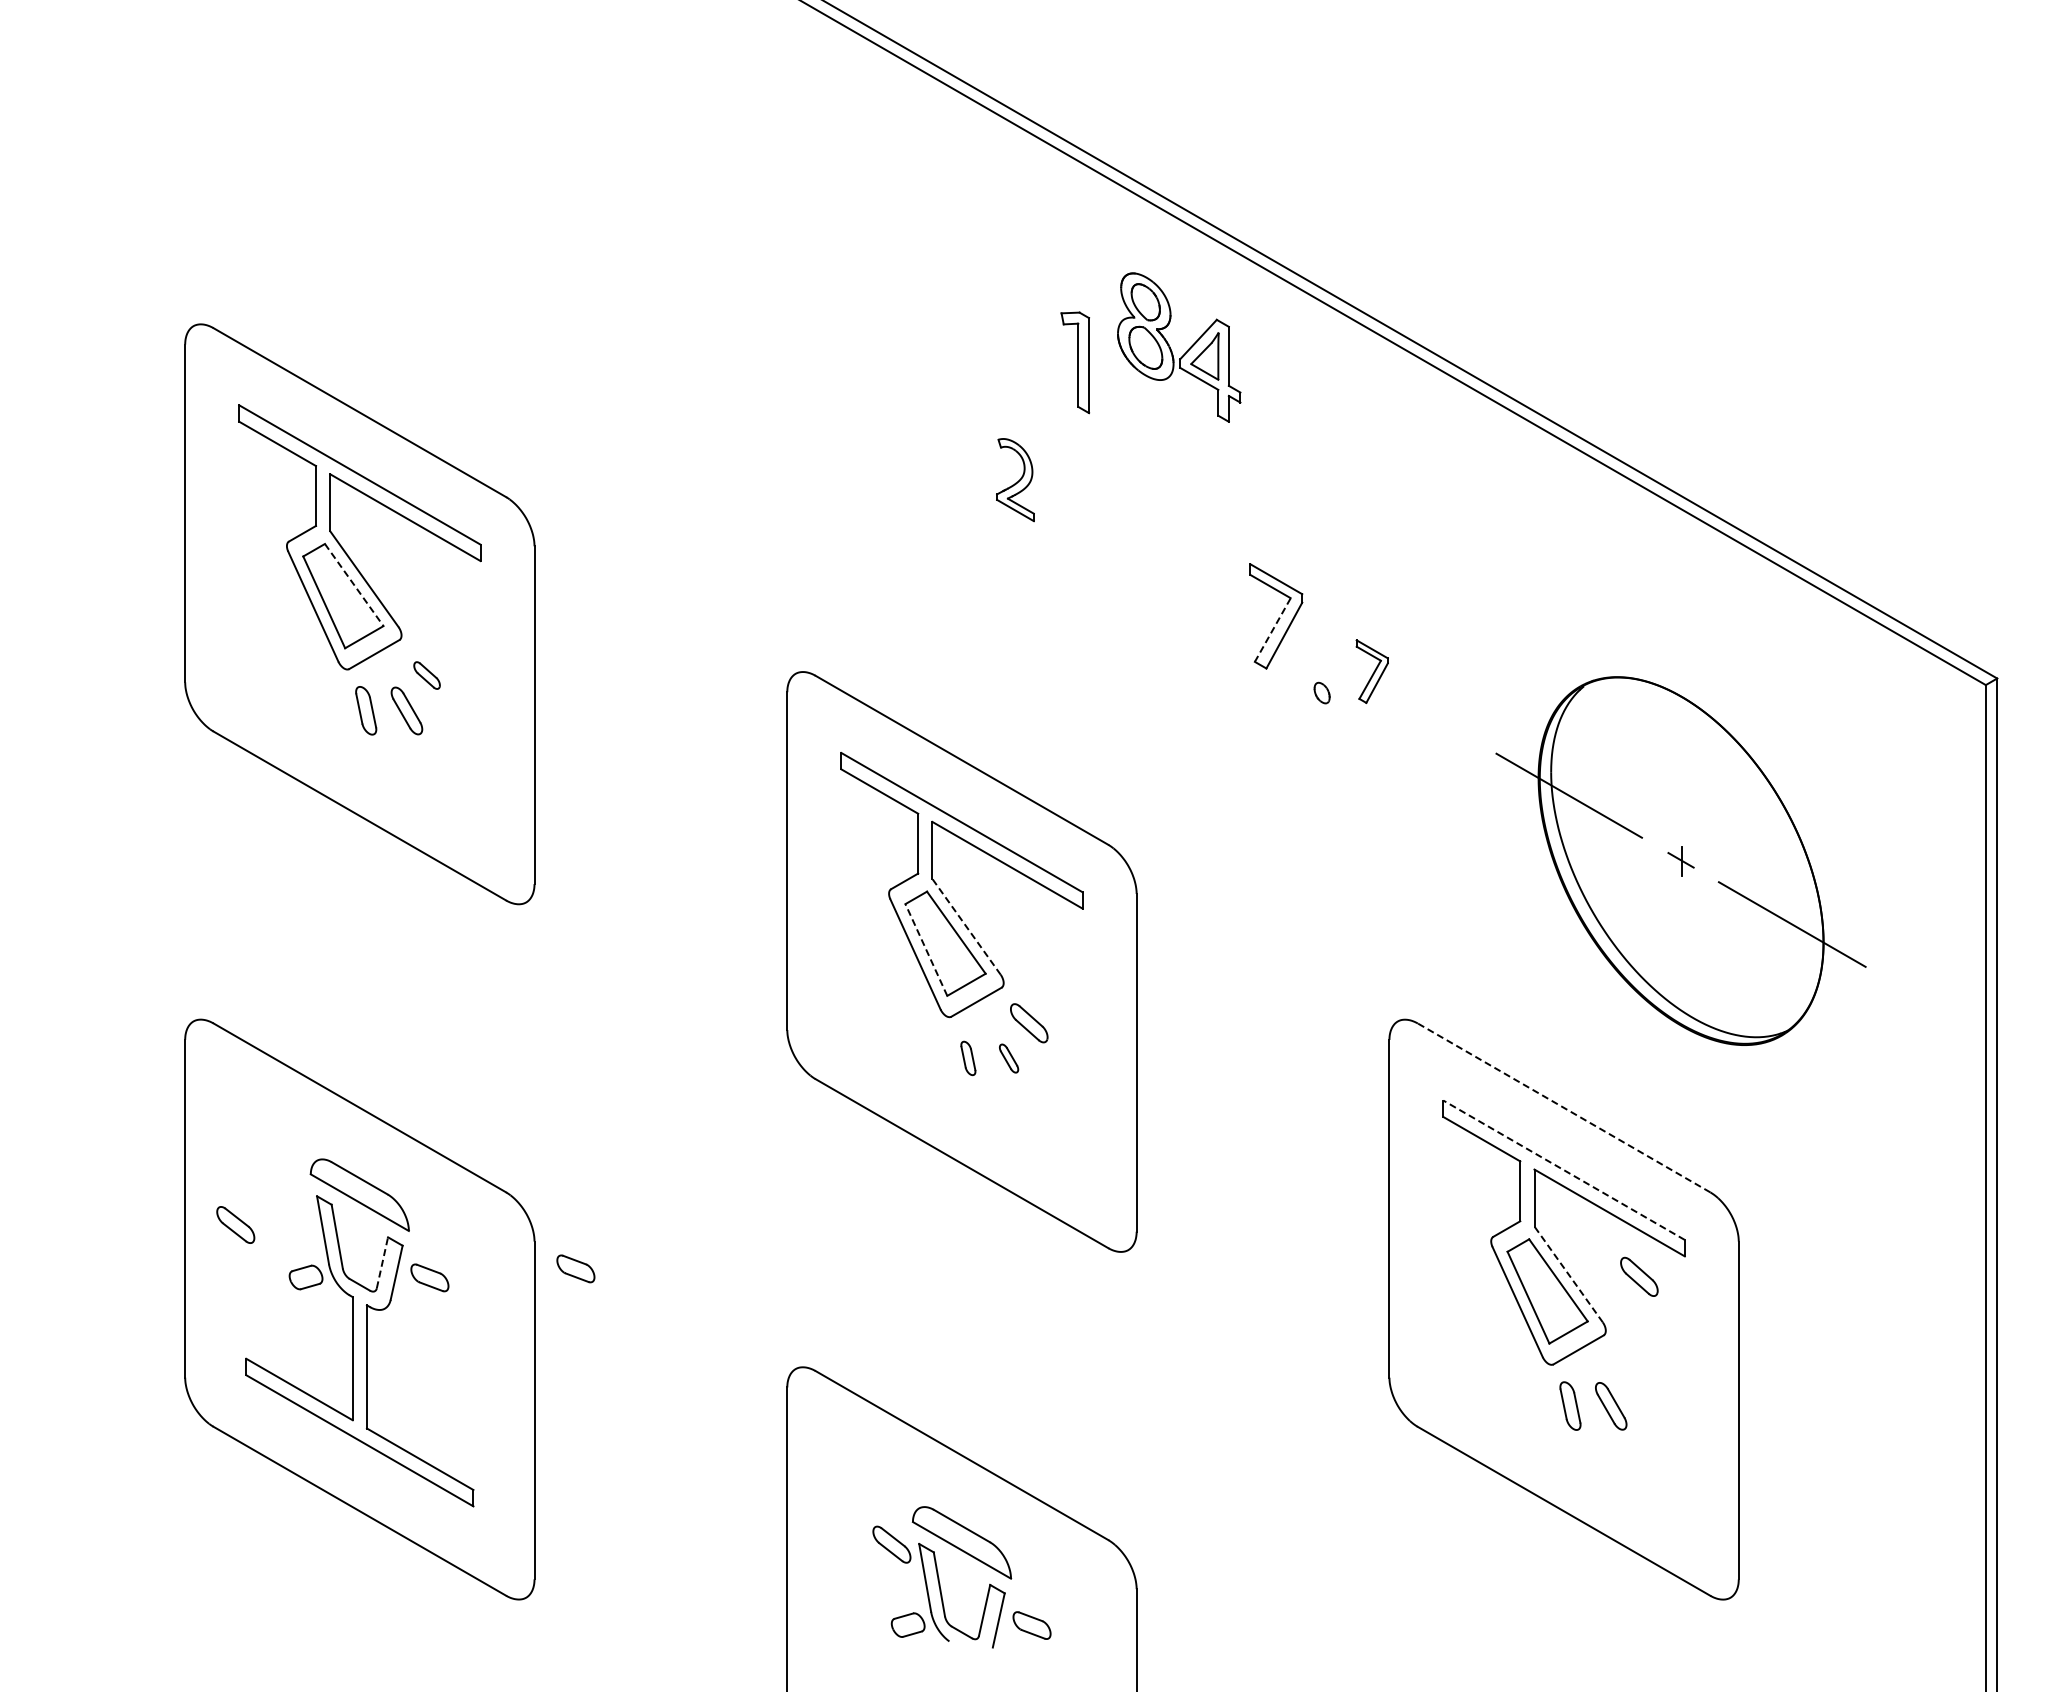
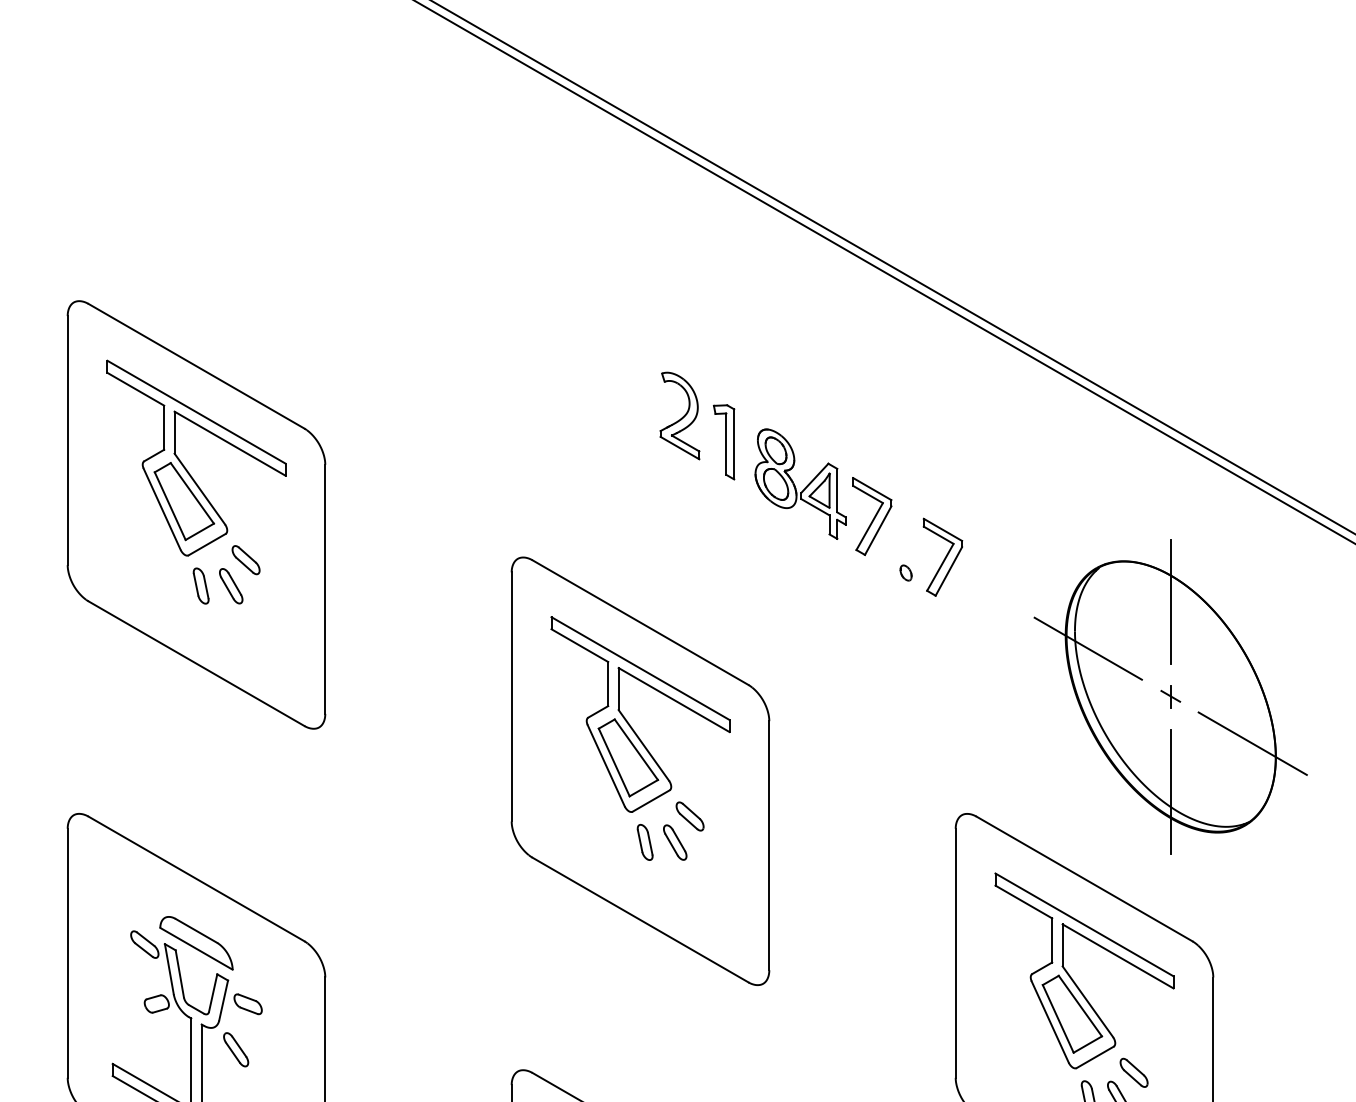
part: (1185, 352) -> (805, 487), moved
part: (1075, 362) -> (724, 442), moved
part: (1015, 479) -> (679, 415), size x1.43
line: (354, 585) -> (192, 493), dashed -> solid
line: (1272, 630) -> (869, 526), dashed -> solid
part: (1372, 671) -> (943, 557), size x1.67
part: (426, 675) -> (245, 560), size x1.43
line: (1681, 732) -> (1171, 602), added
line: (966, 926) -> (643, 745), dashed -> solid
line: (926, 949) -> (614, 762), dashed -> solid
line: (1681, 990) -> (1171, 792), added
part: (968, 1058) -> (645, 842), size x1.43
part: (1008, 1058) -> (674, 842), size x1.67
line: (1564, 1107) -> (1084, 878), dashed -> solid
line: (1563, 1170) -> (1084, 925), dashed -> solid
part: (235, 1224) -> (144, 944), moved
line: (382, 1262) -> (213, 992), dashed -> solid
part: (575, 1268) -> (355, 997), removed
line: (1568, 1274) -> (1087, 1001), dashed -> solid
part: (1639, 1276) -> (1134, 1072), moved
part: (413, 1339) -> (236, 1049), added

